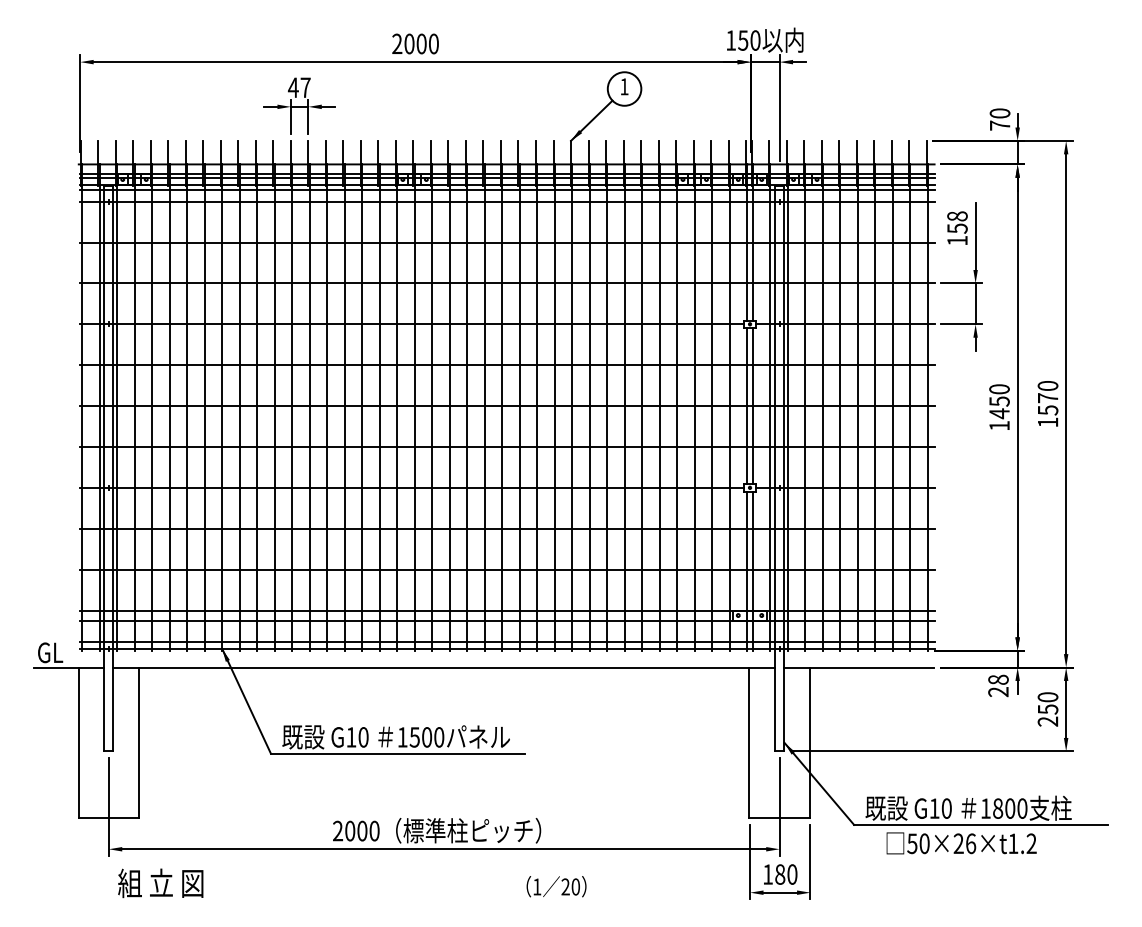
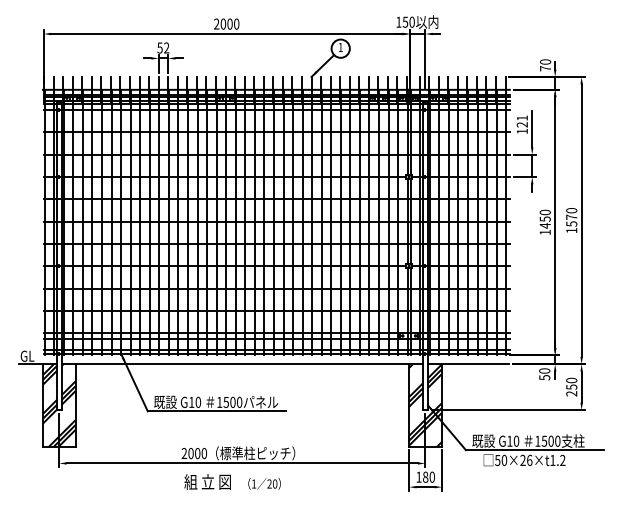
text: (299, 86) -> (163, 47), 47 -> 52
text: (955, 222) -> (521, 121), 158 -> 121
text: (998, 686) -> (544, 374), 28 -> 50
hatch: (107, 743) -> (58, 405), added
hatch: (778, 743) -> (424, 405), added
text: (998, 807) -> (544, 440), 1800 -> 1500
text: (160, 882) -> (207, 481), moved
text: (556, 886) -> (264, 483), moved

